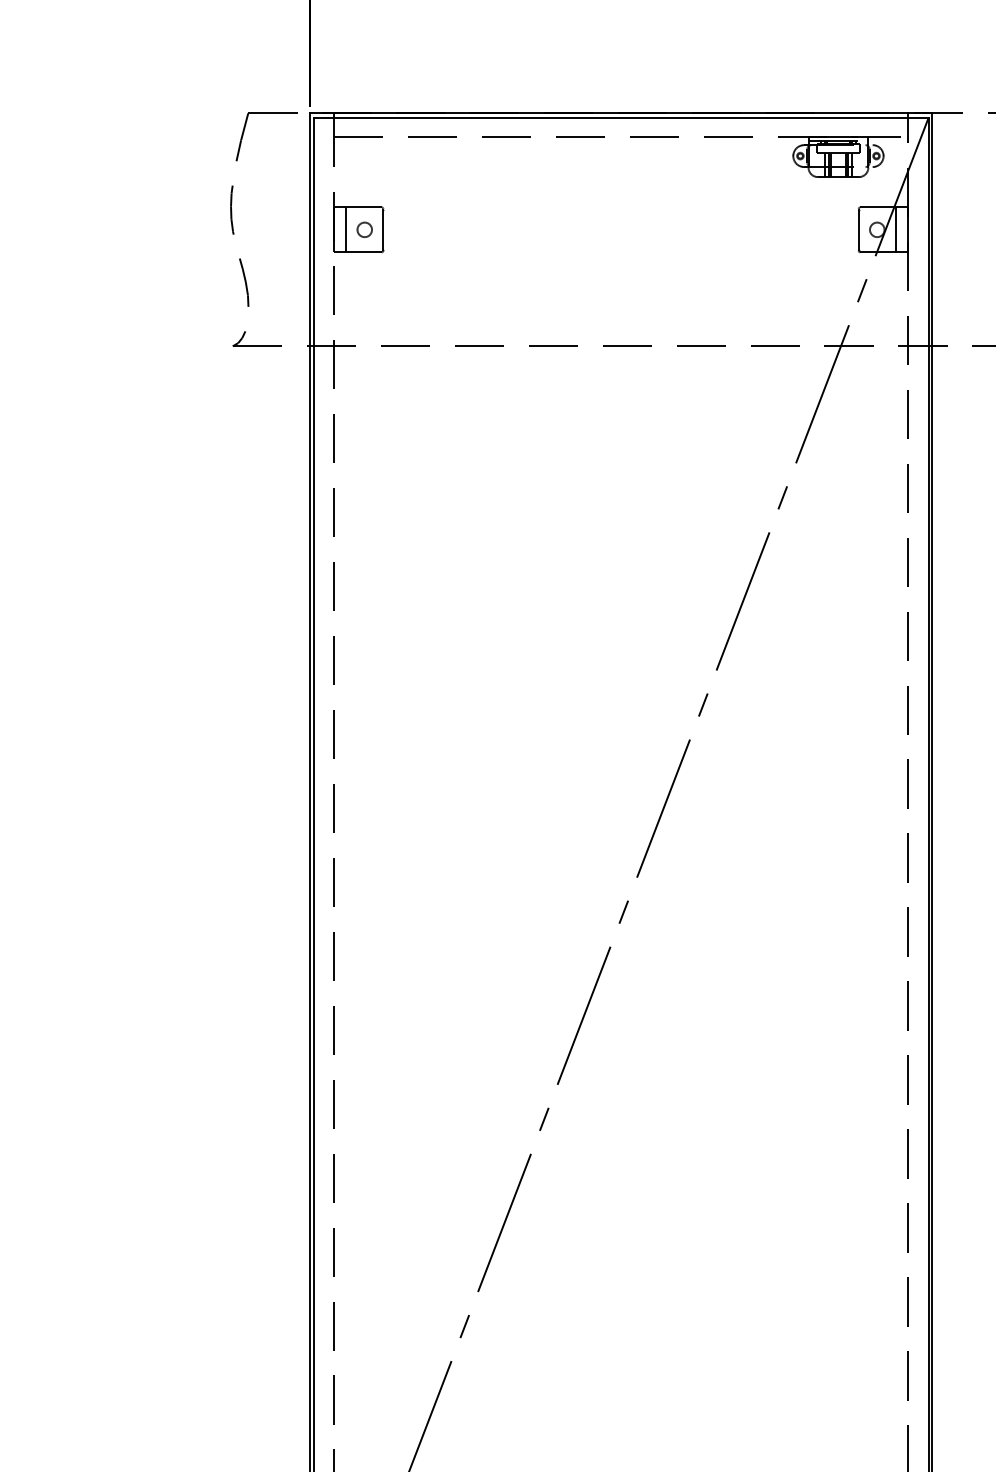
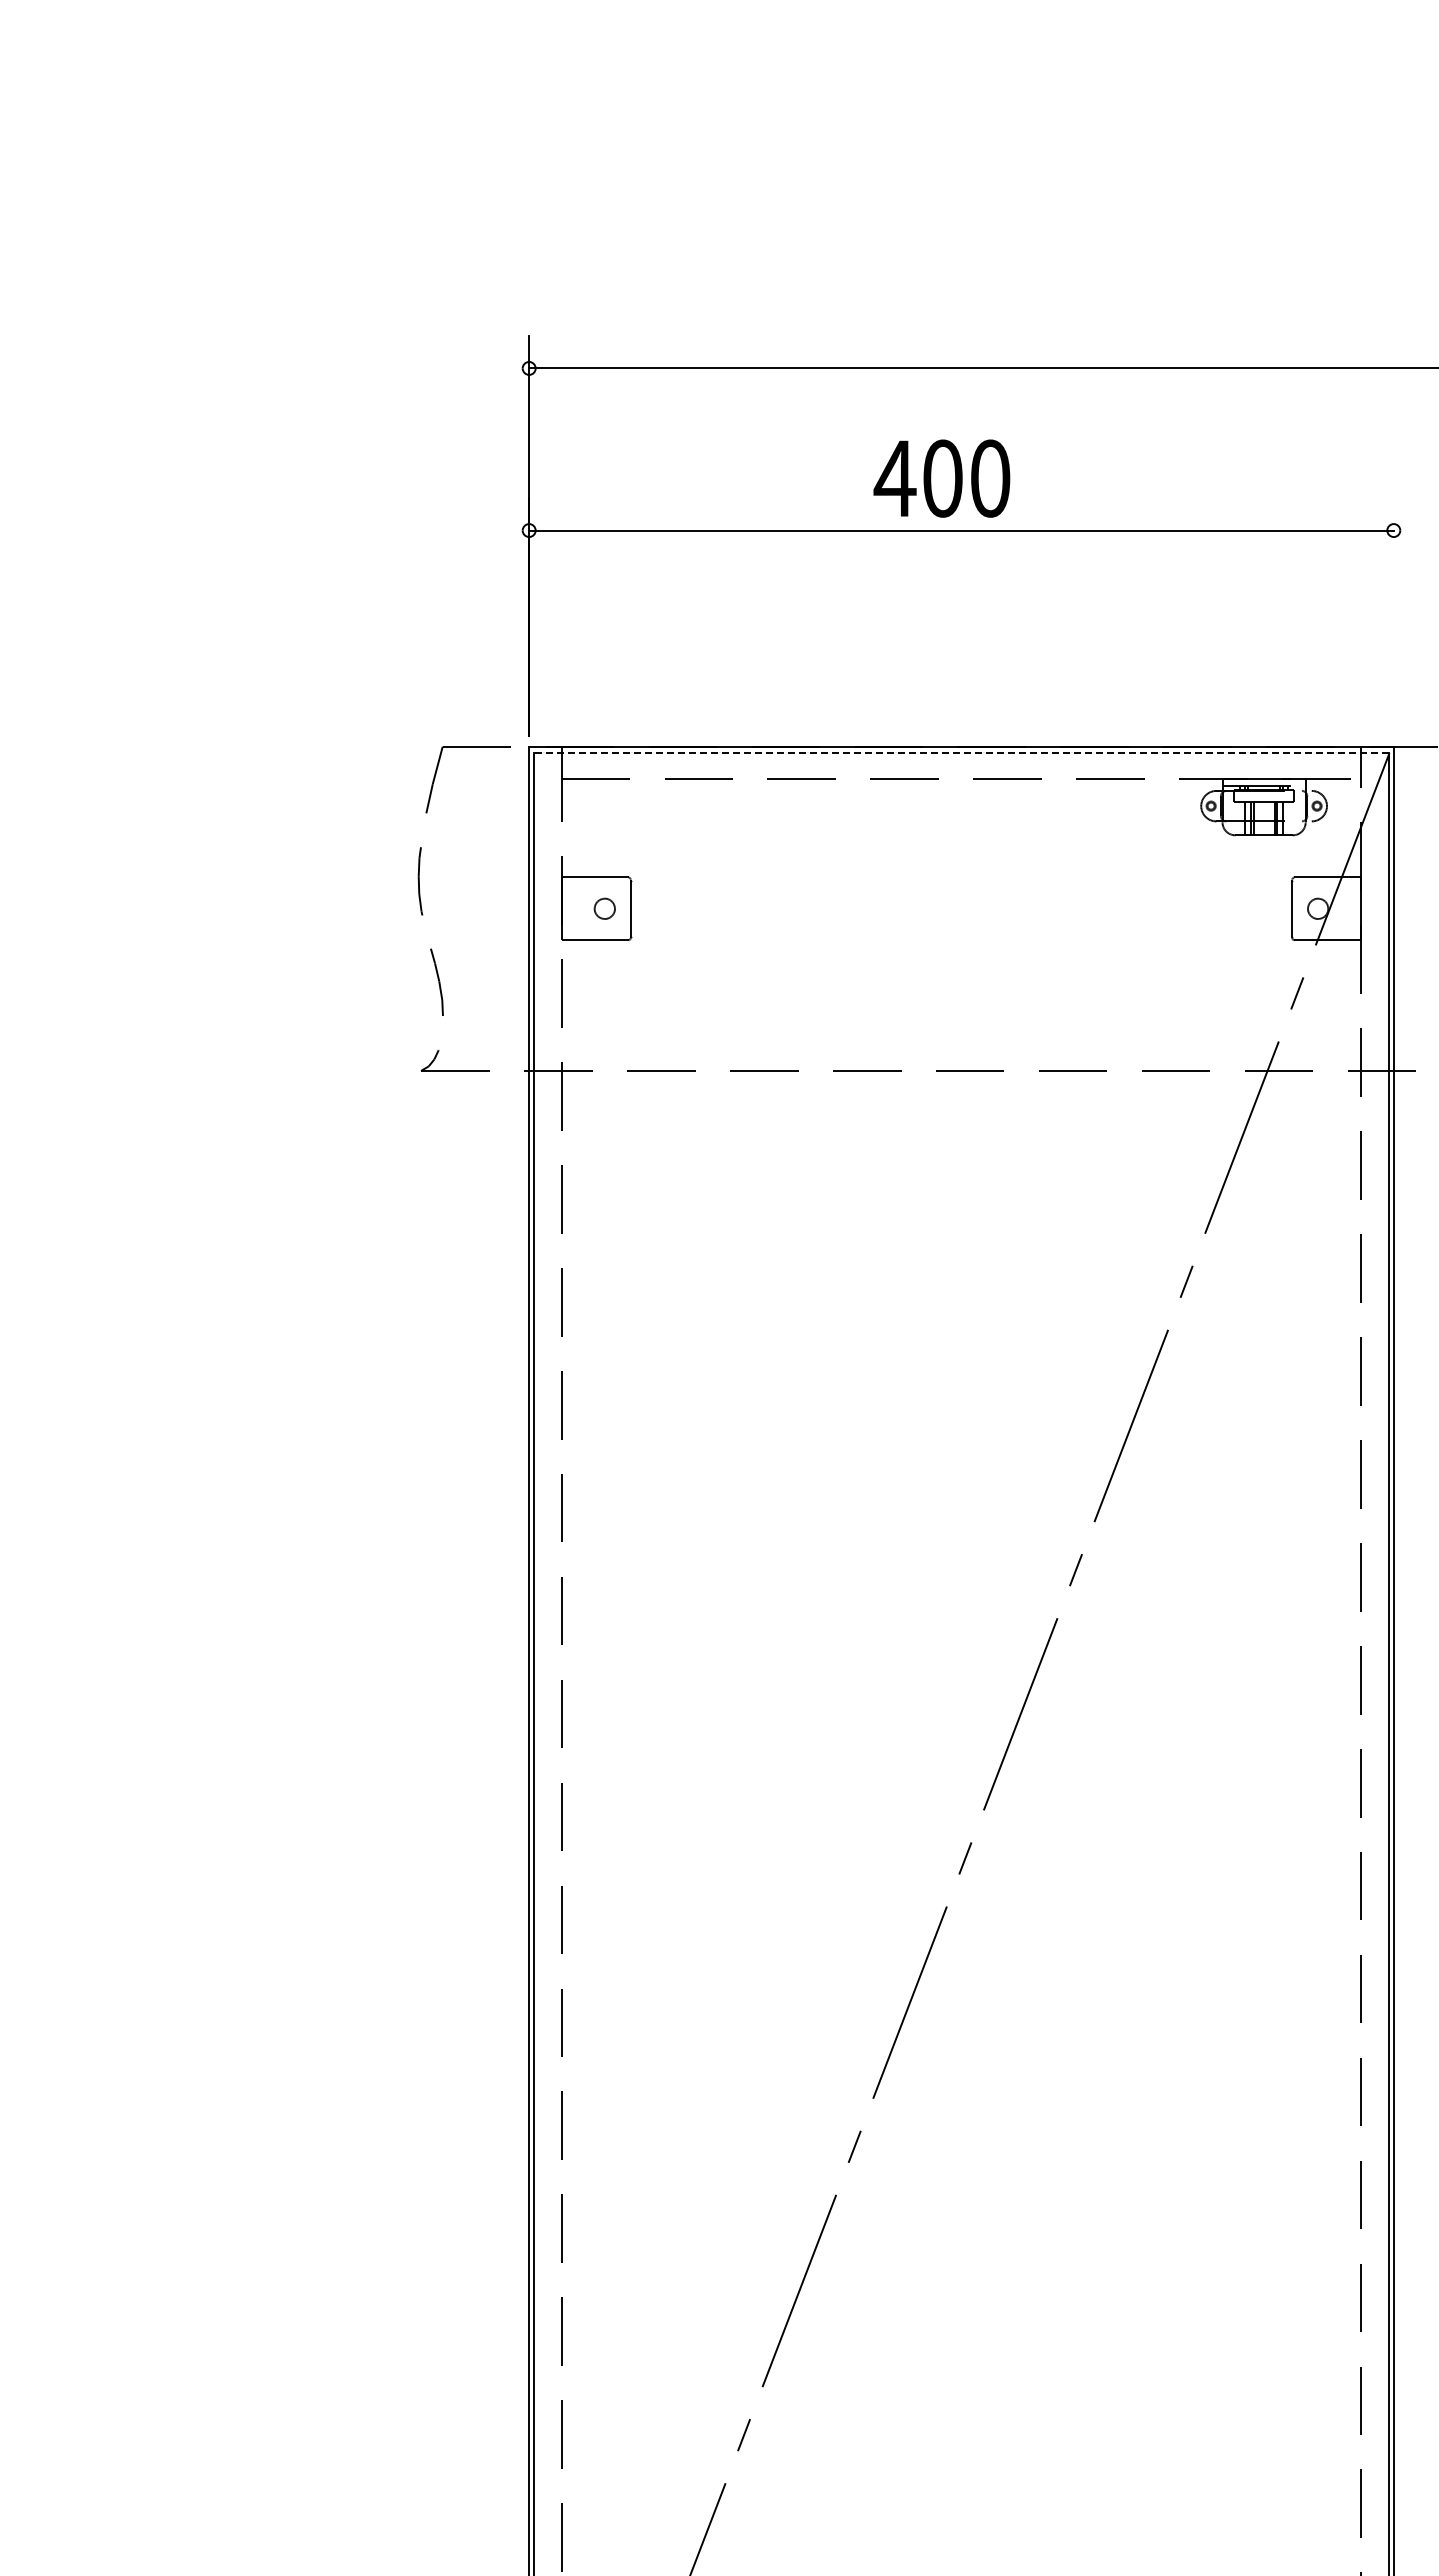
line: (621, 118) -> (961, 753), solid -> dashed
line: (345, 229) -> (578, 908), removed
line: (896, 229) -> (1344, 908), removed

